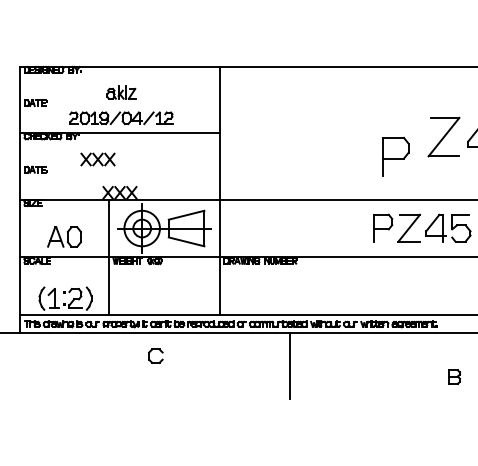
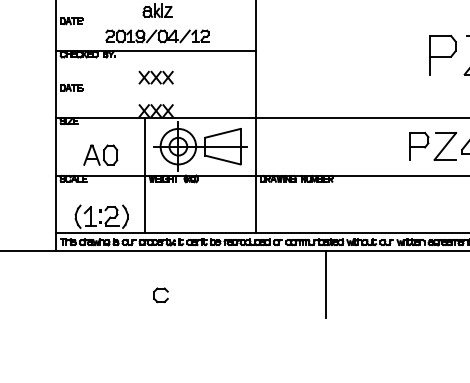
part: (395, 156) -> (442, 54), moved
part: (97, 159) -> (155, 77), moved
part: (155, 355) -> (160, 294), moved

